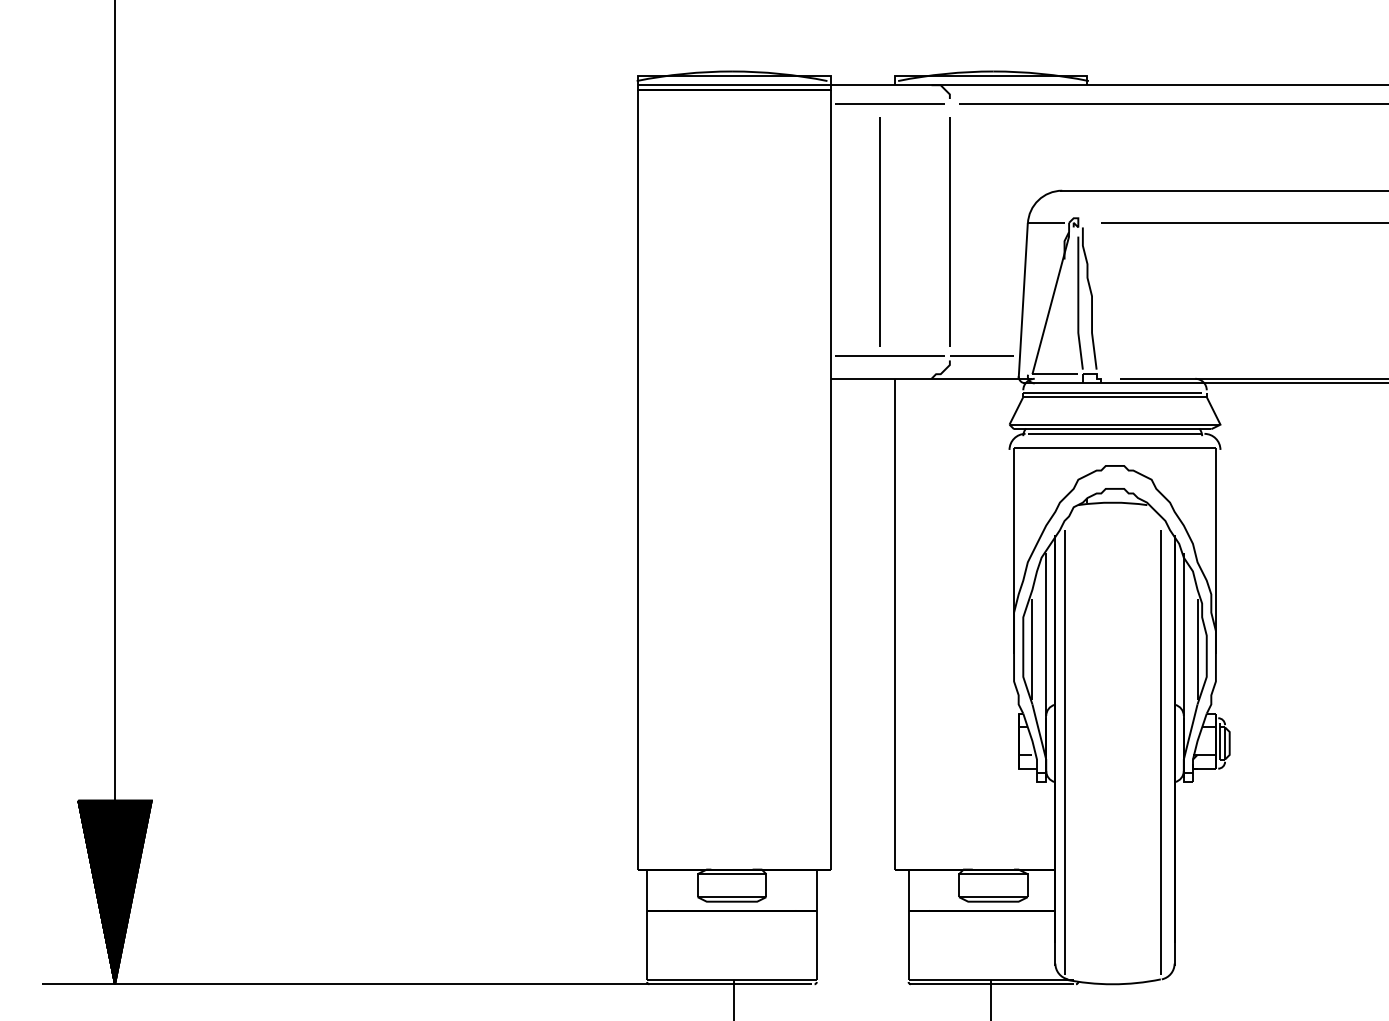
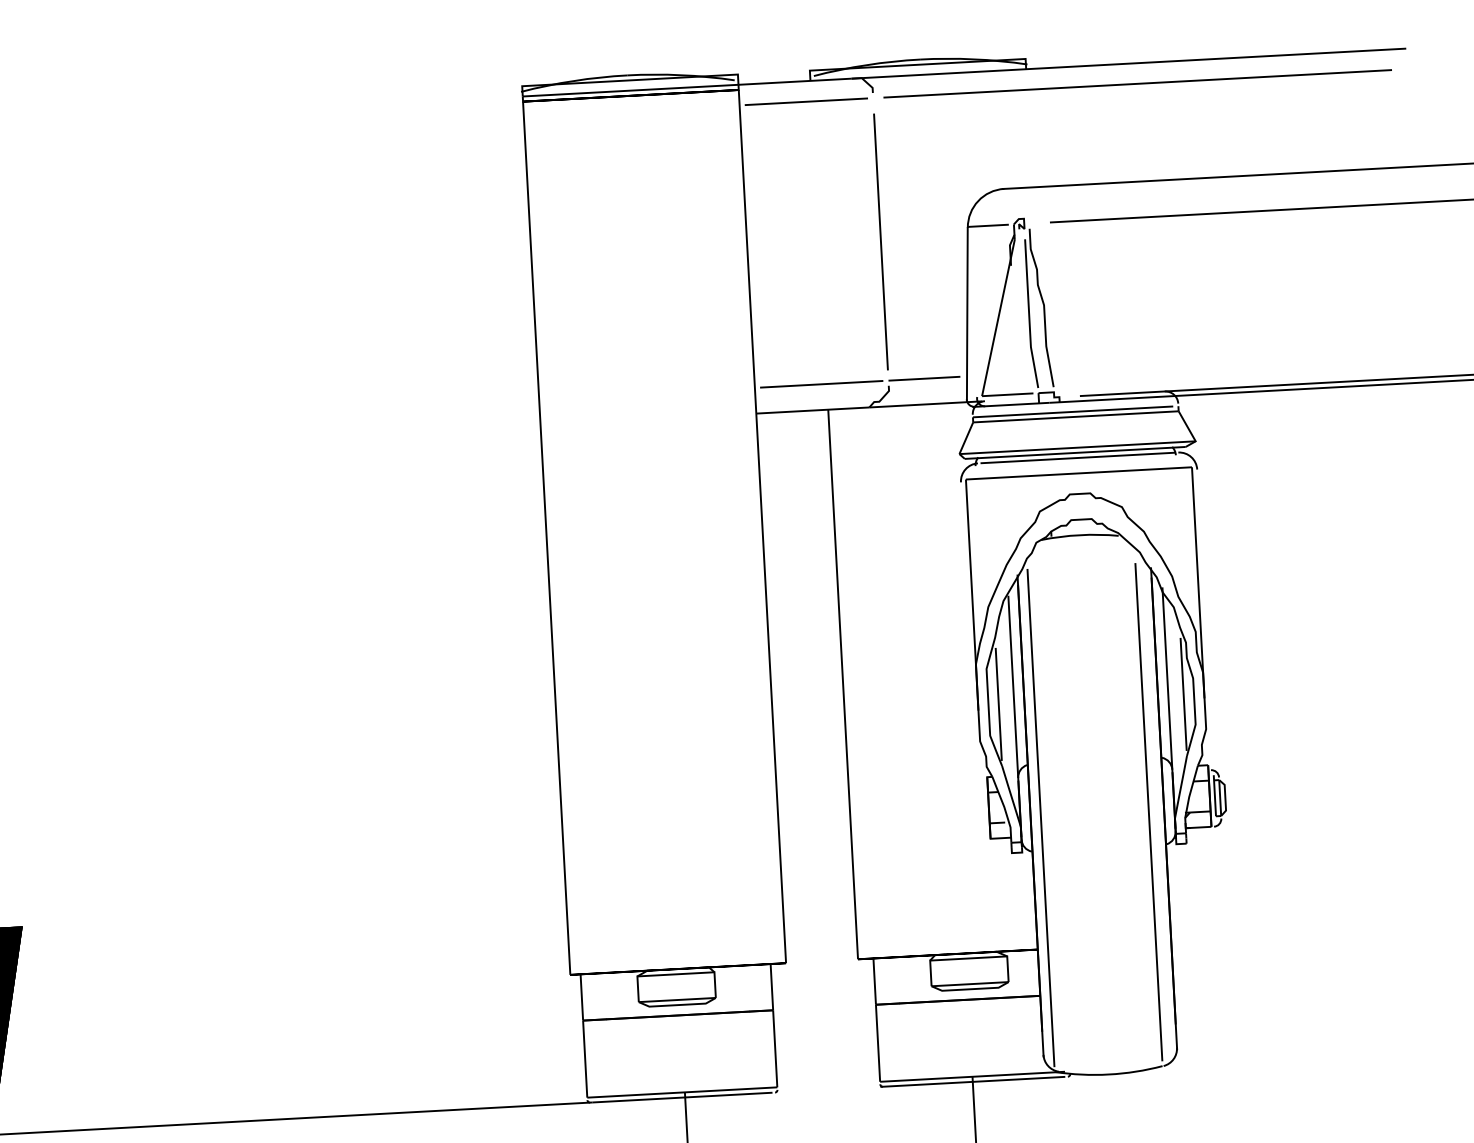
line: (879, 231) -> (802, 245), removed

